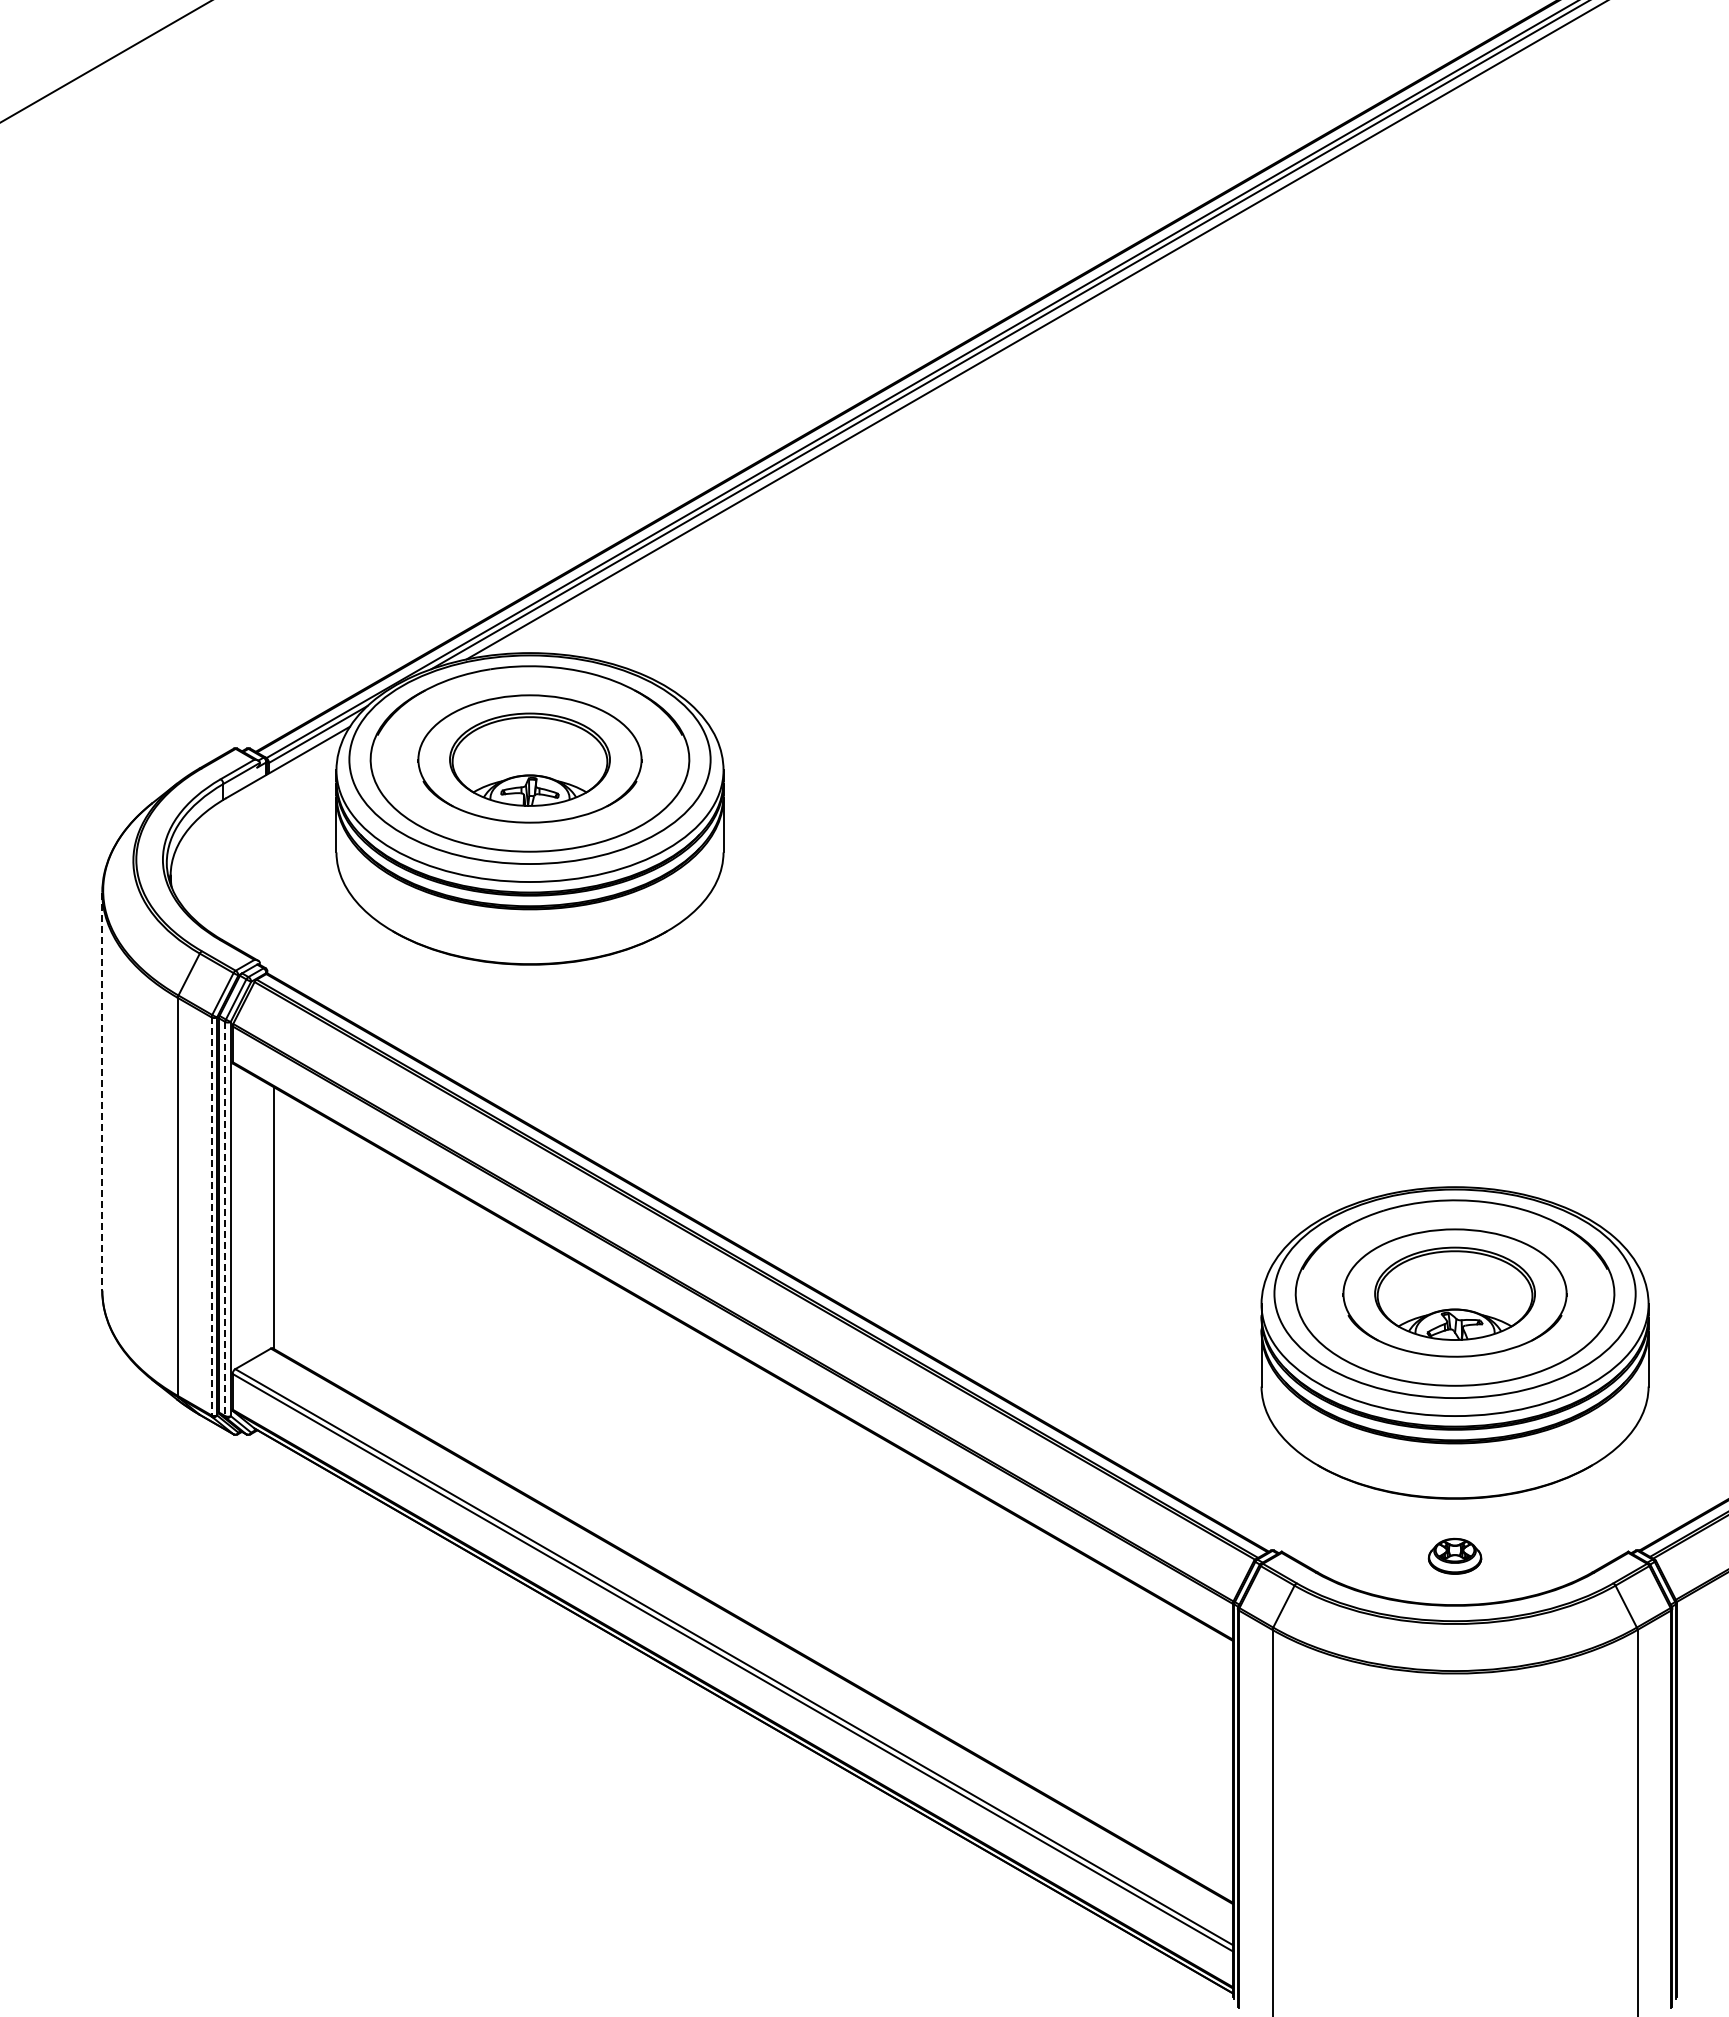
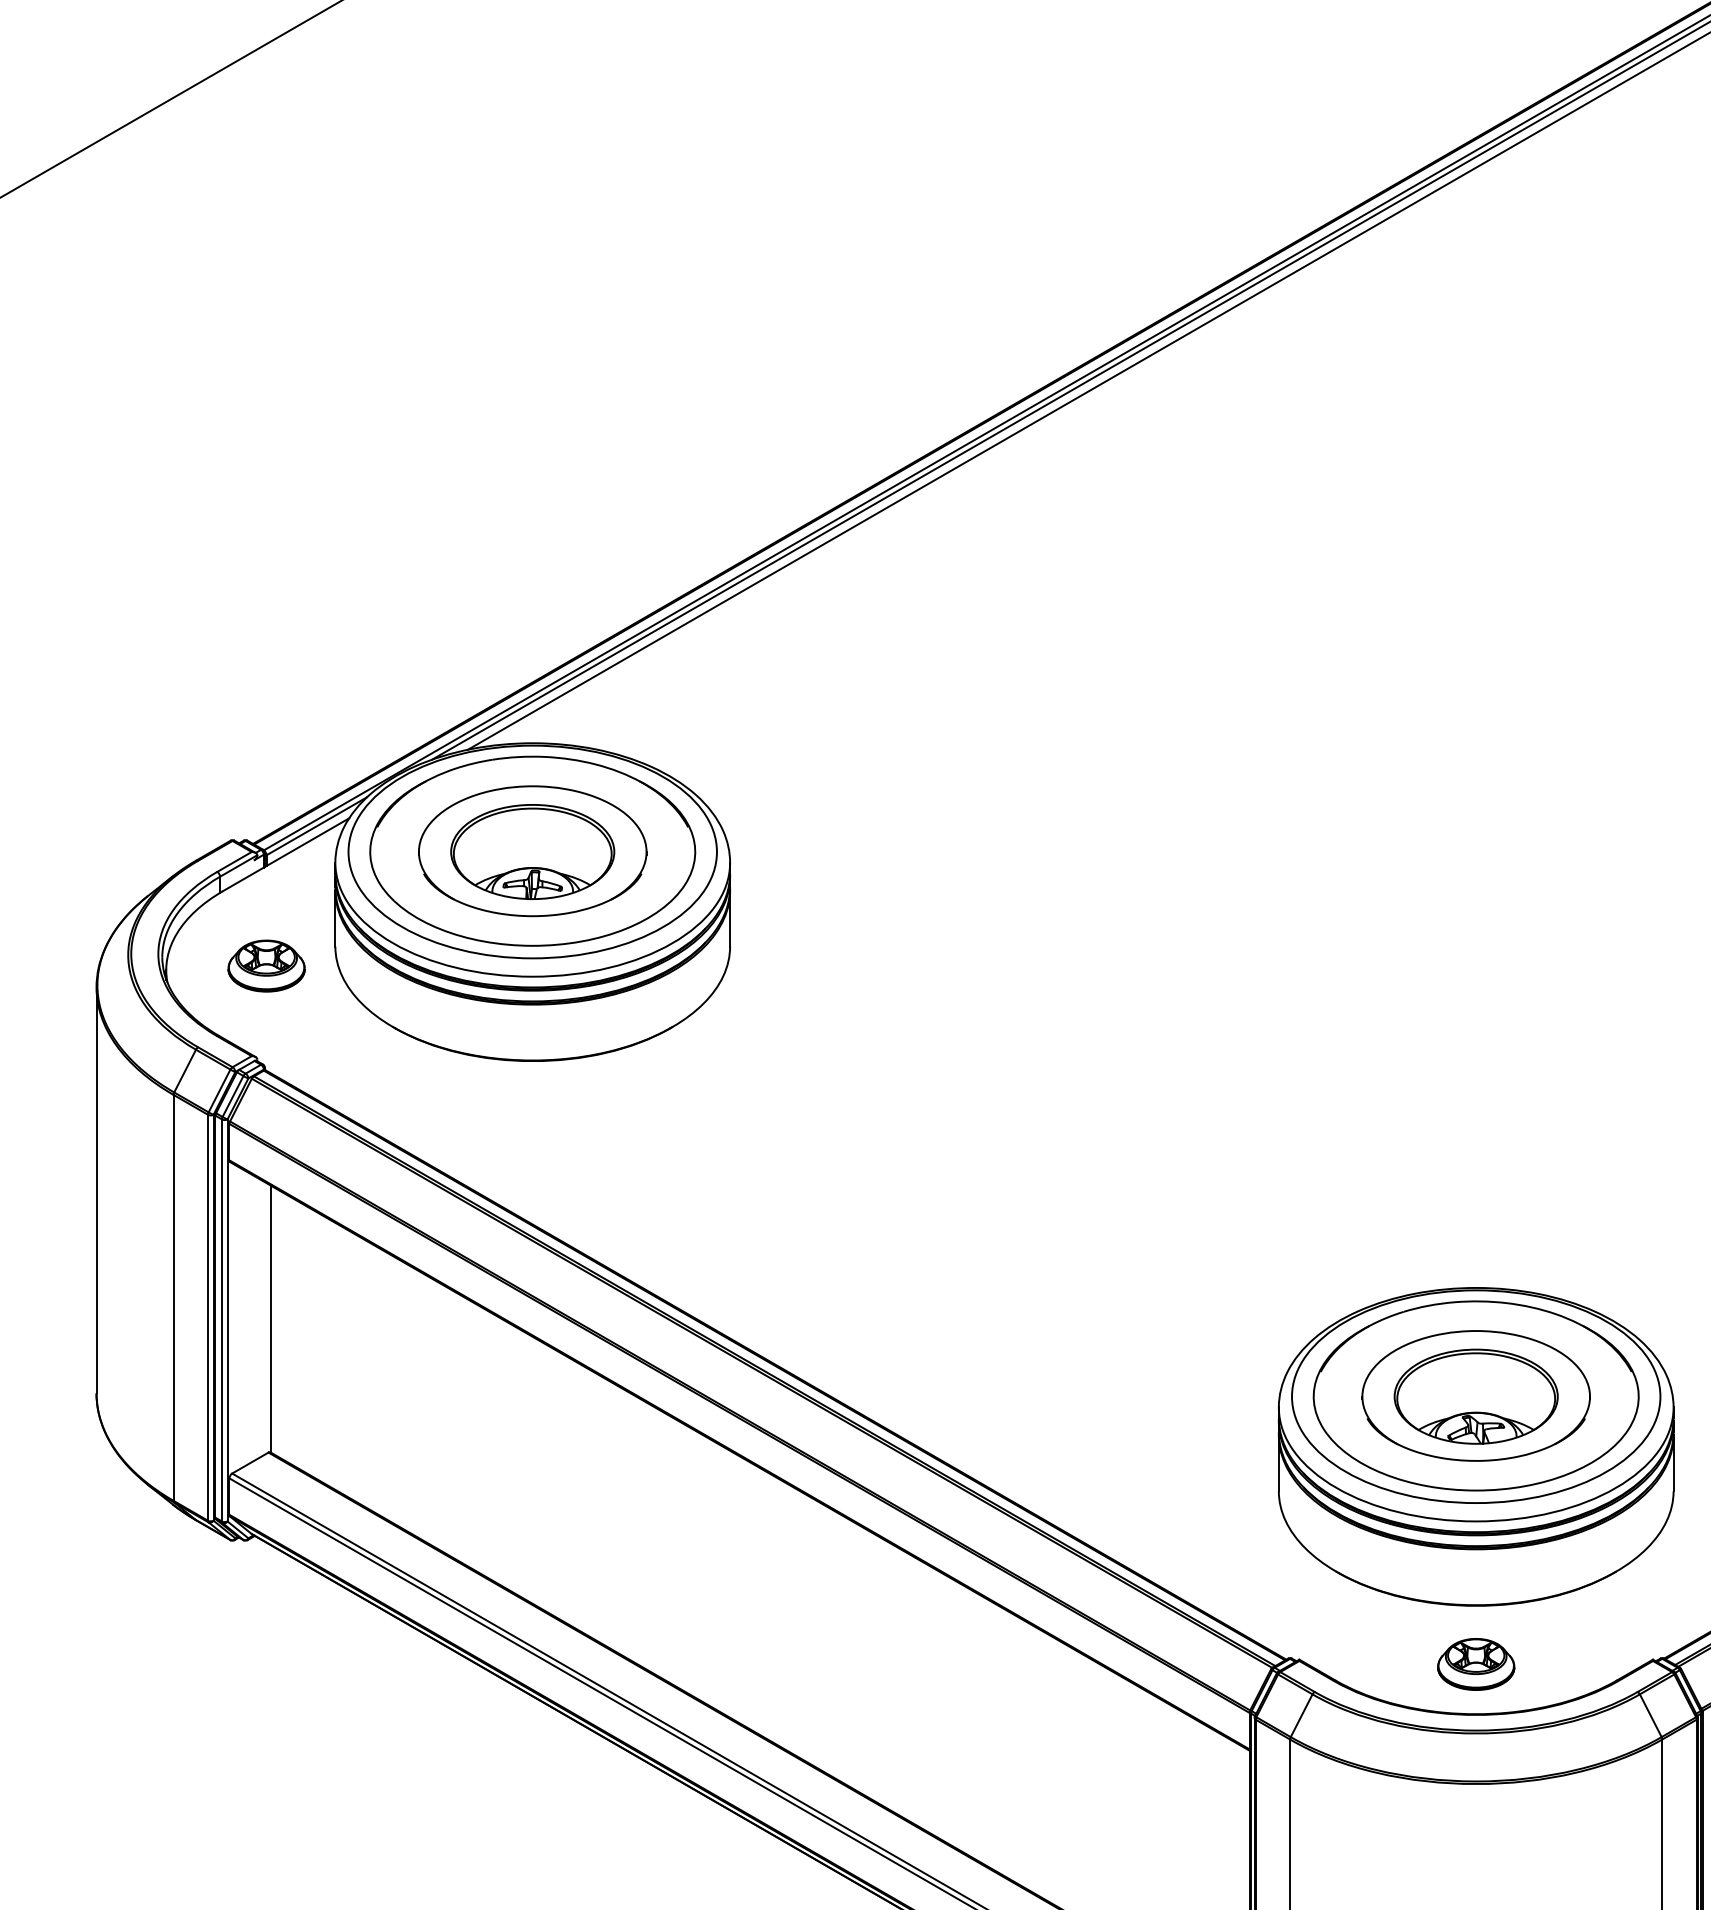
part: (268, 871) -> (266, 965), added
line: (102, 1092) -> (96, 1191), dashed -> solid
line: (211, 1216) -> (207, 1317), dashed -> solid
line: (225, 1219) -> (222, 1320), dashed -> solid
part: (1454, 1556) -> (1475, 1664), size x1.43

